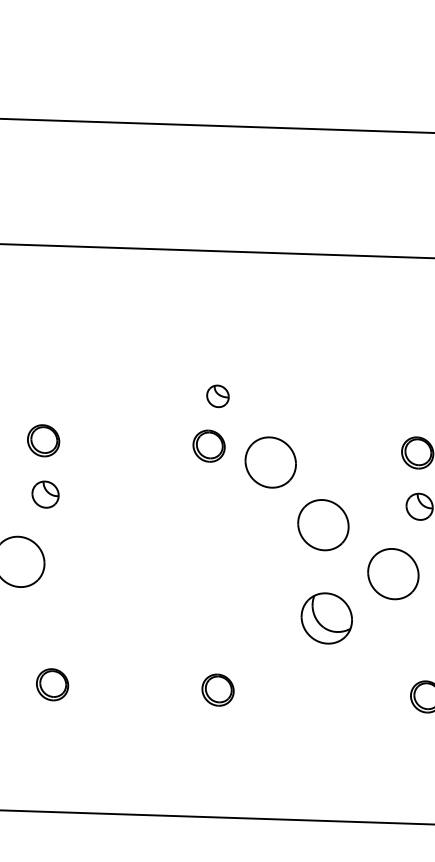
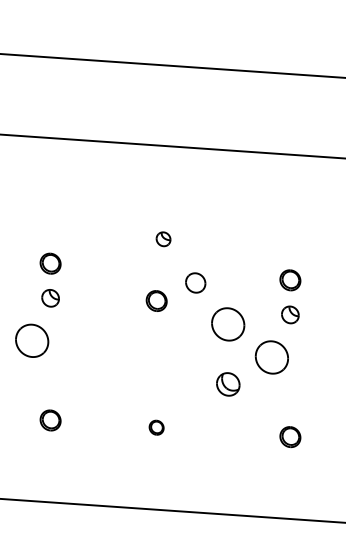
part: (208, 445) -> (156, 300), moved
part: (270, 461) -> (195, 282), size x0.6
part: (327, 618) -> (228, 384), size x0.7
part: (217, 689) -> (156, 427), size x0.7

